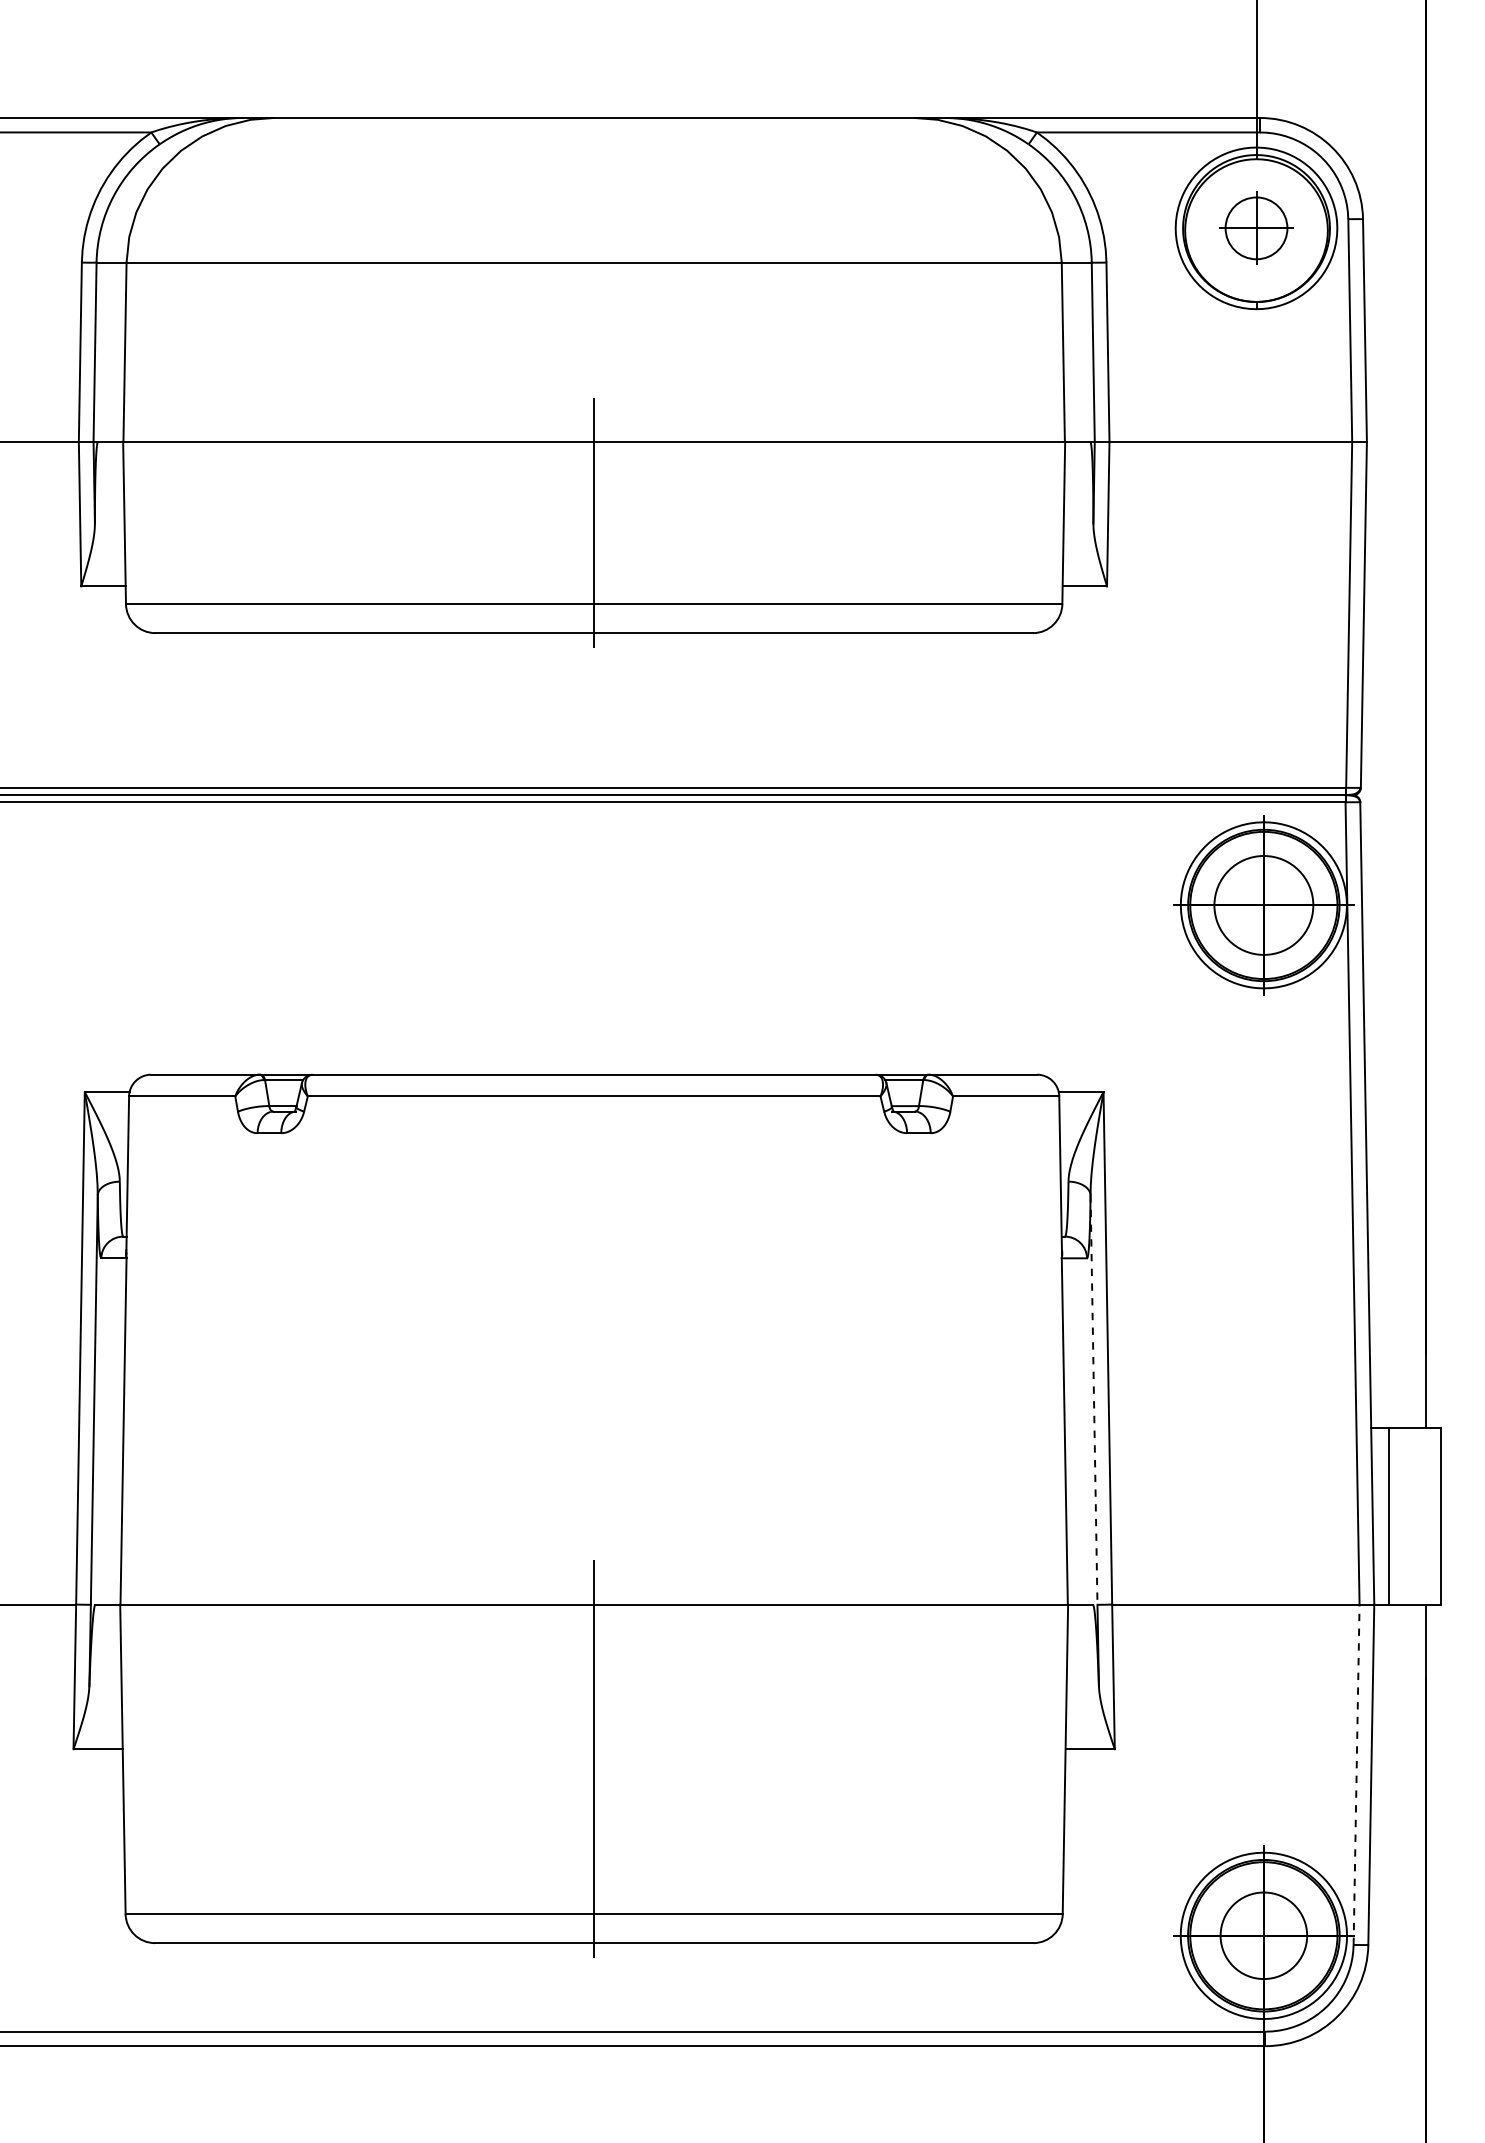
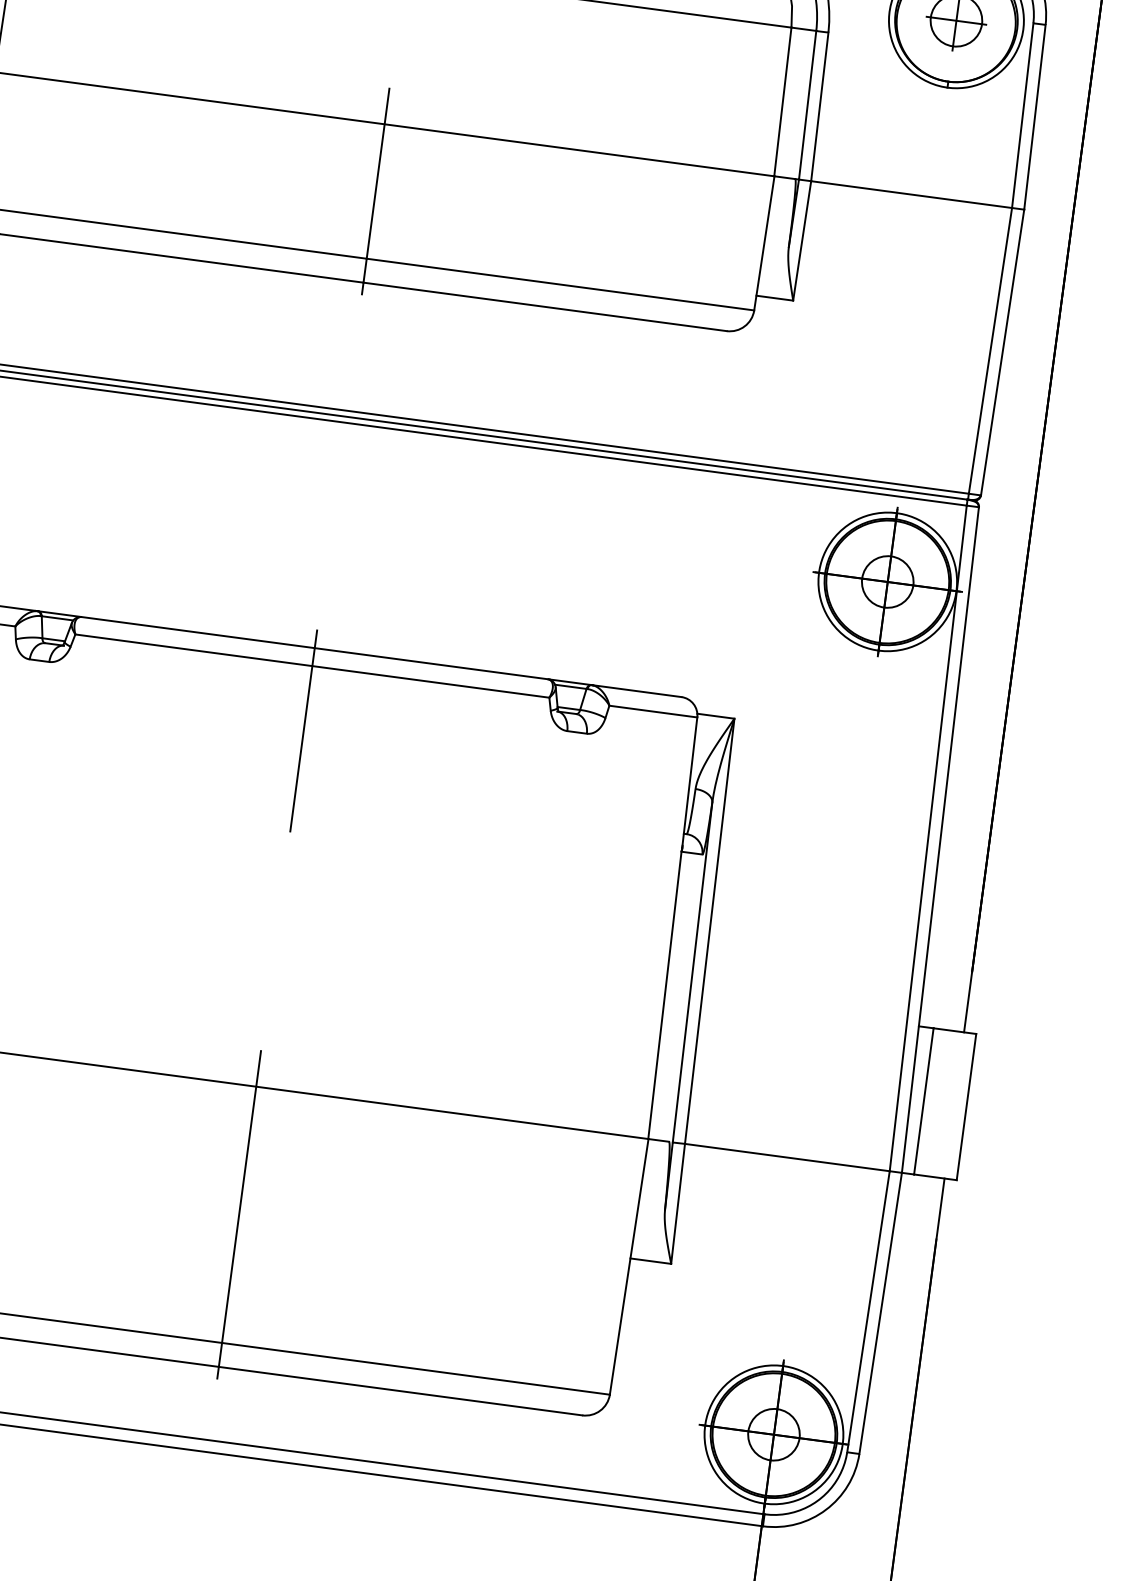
circle: (1263, 905) -> (887, 581), size x0.62
line: (594, 1174) -> (304, 730), added
line: (1094, 1399) -> (693, 972), dashed -> solid
line: (1356, 1774) -> (868, 1311), dashed -> solid
circle: (1263, 1935) -> (773, 1434), size x0.71

